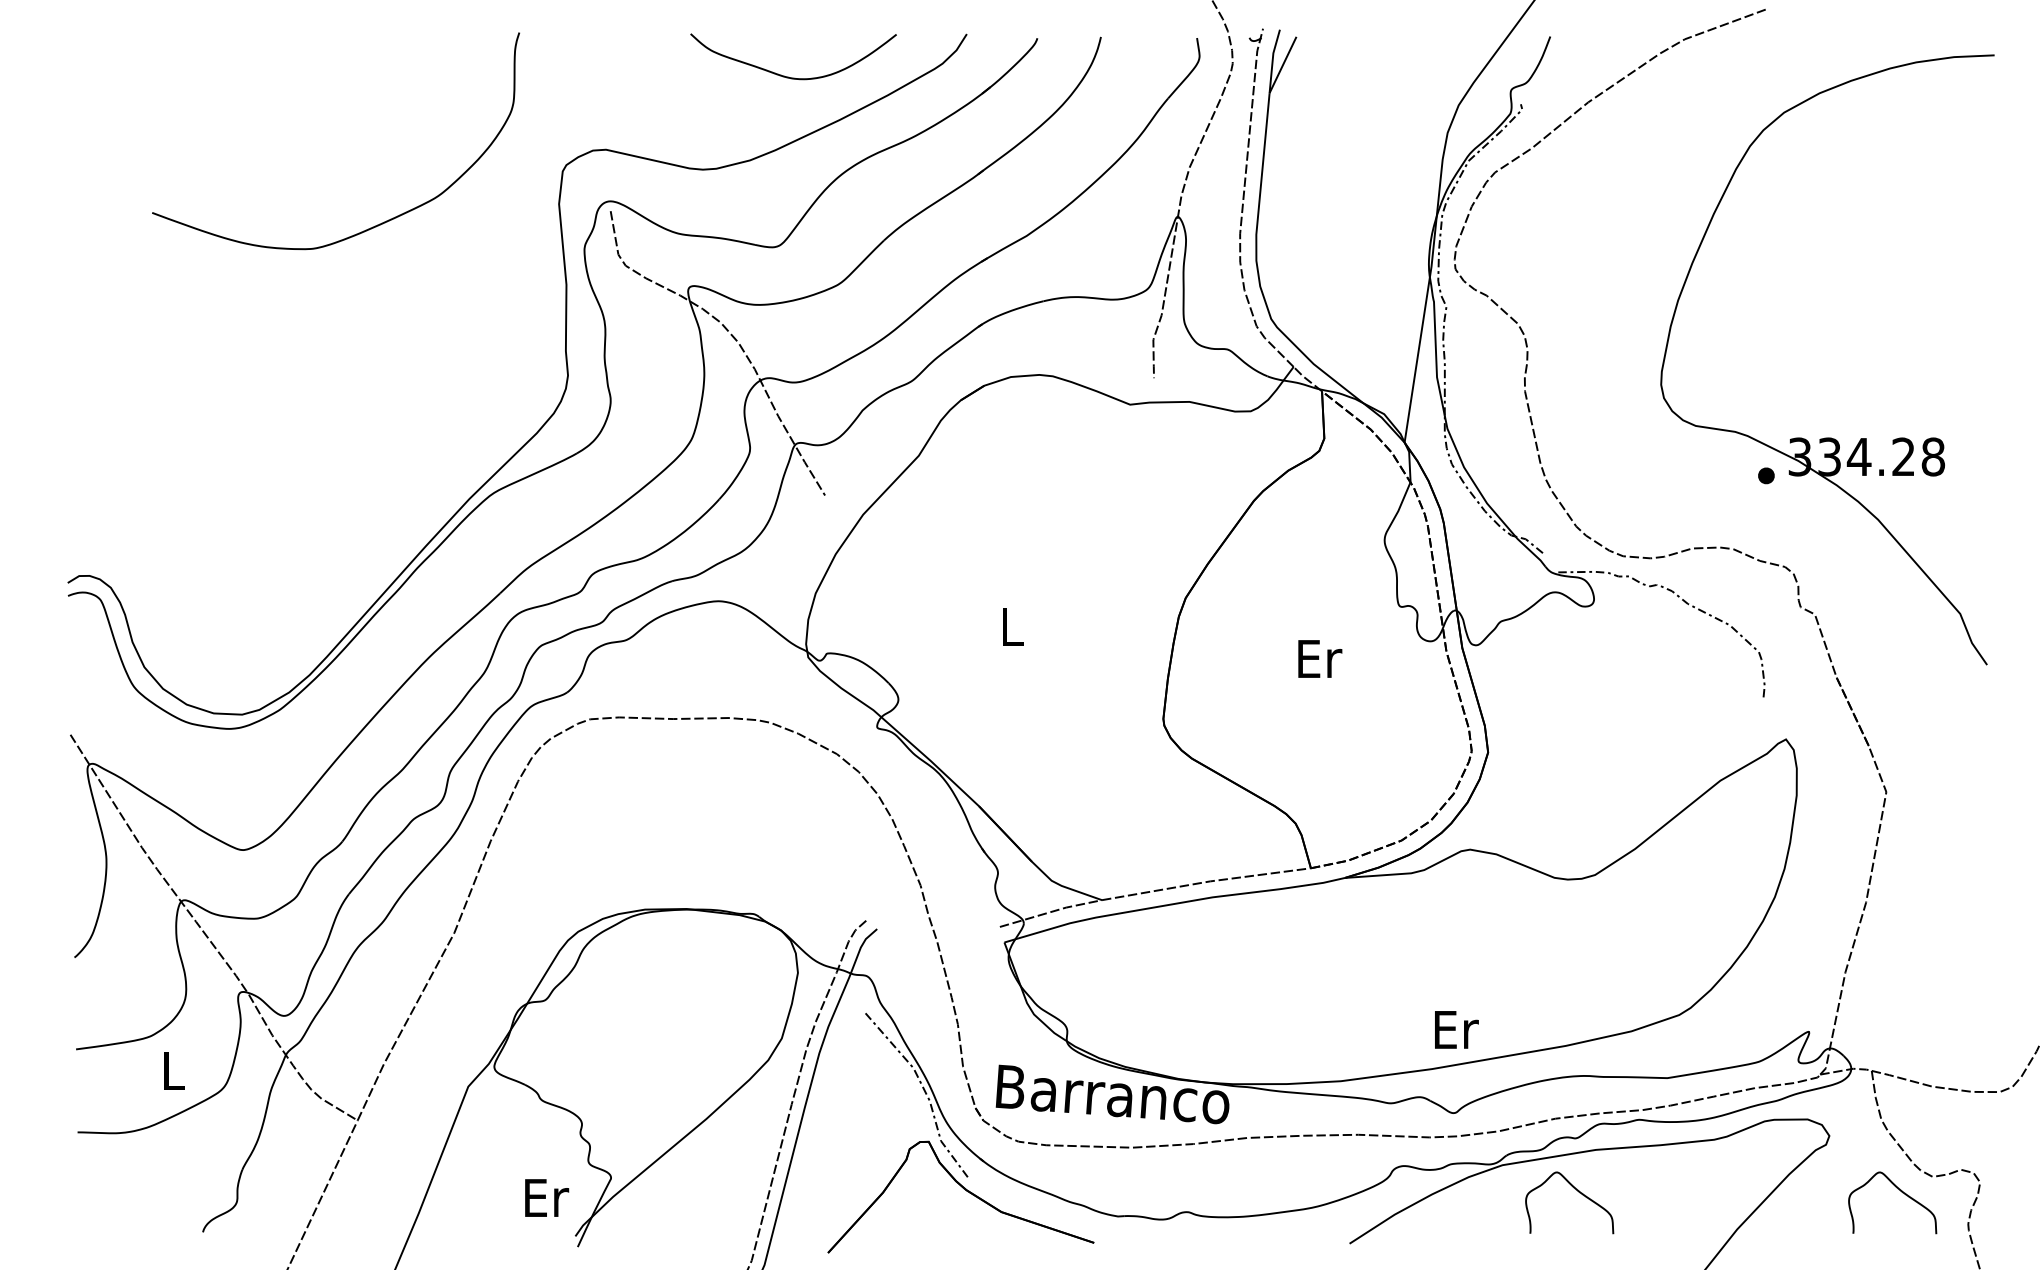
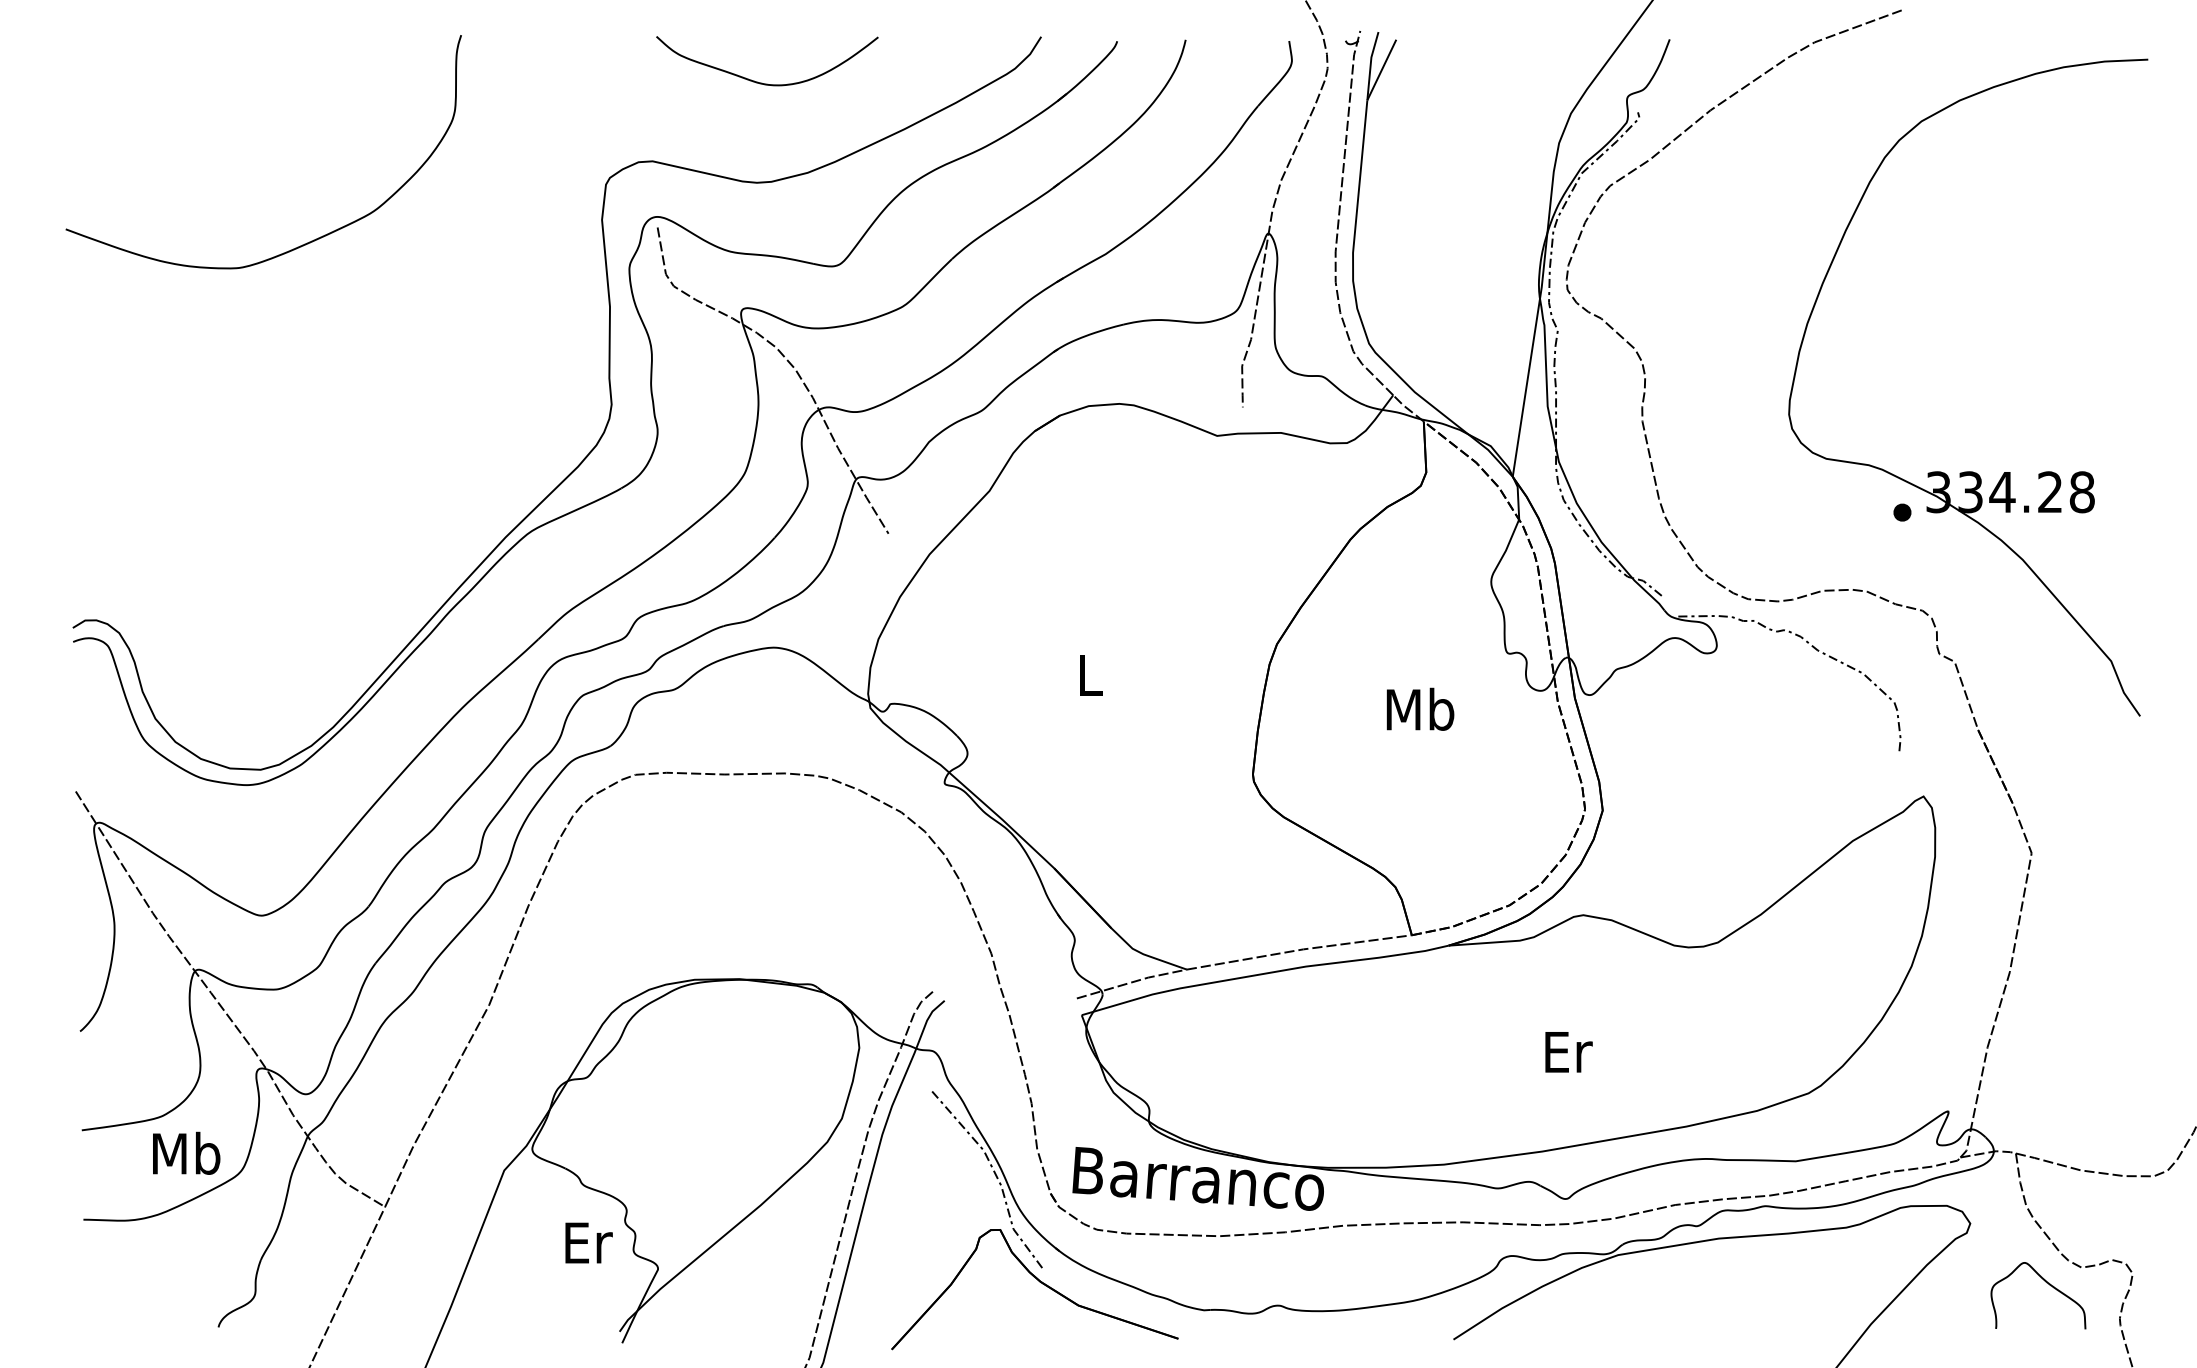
curve: (788, 76) -> (761, 82), moved
curve: (372, 226) -> (303, 244), moved
text: (1318, 658) -> (1420, 709), Er -> Mb
text: (1456, 1029) -> (1568, 1051), moved
text: (173, 1070) -> (186, 1153), L -> Mb
curve: (1578, 1192) -> (1700, 1284), removed
text: (547, 1197) -> (589, 1242), moved

